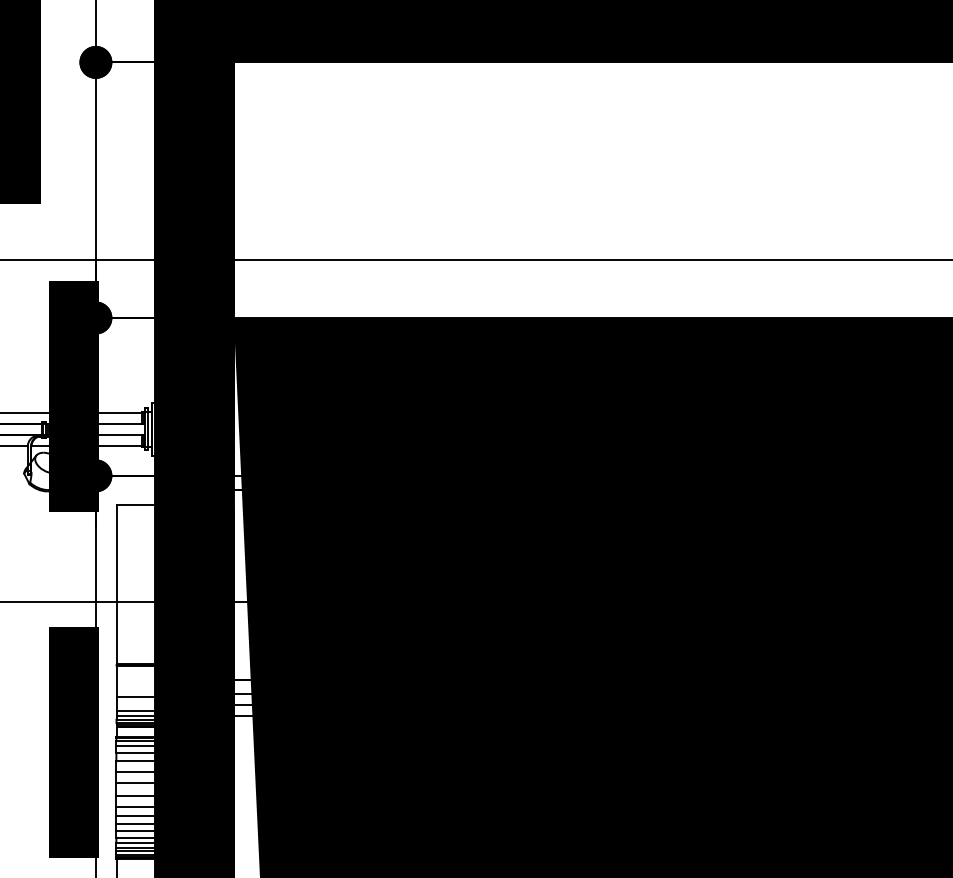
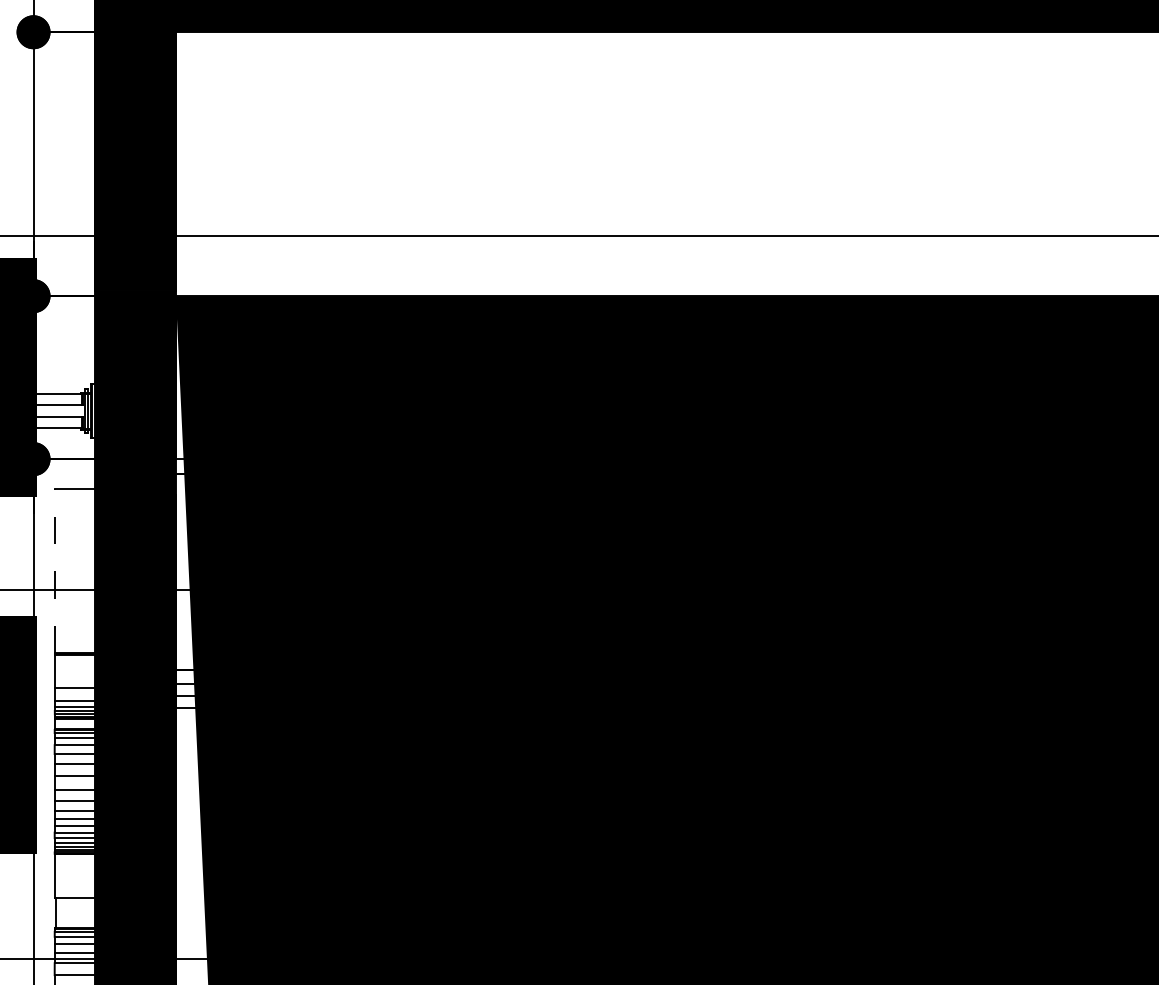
line: (116, 584) -> (54, 571), solid -> dashed

